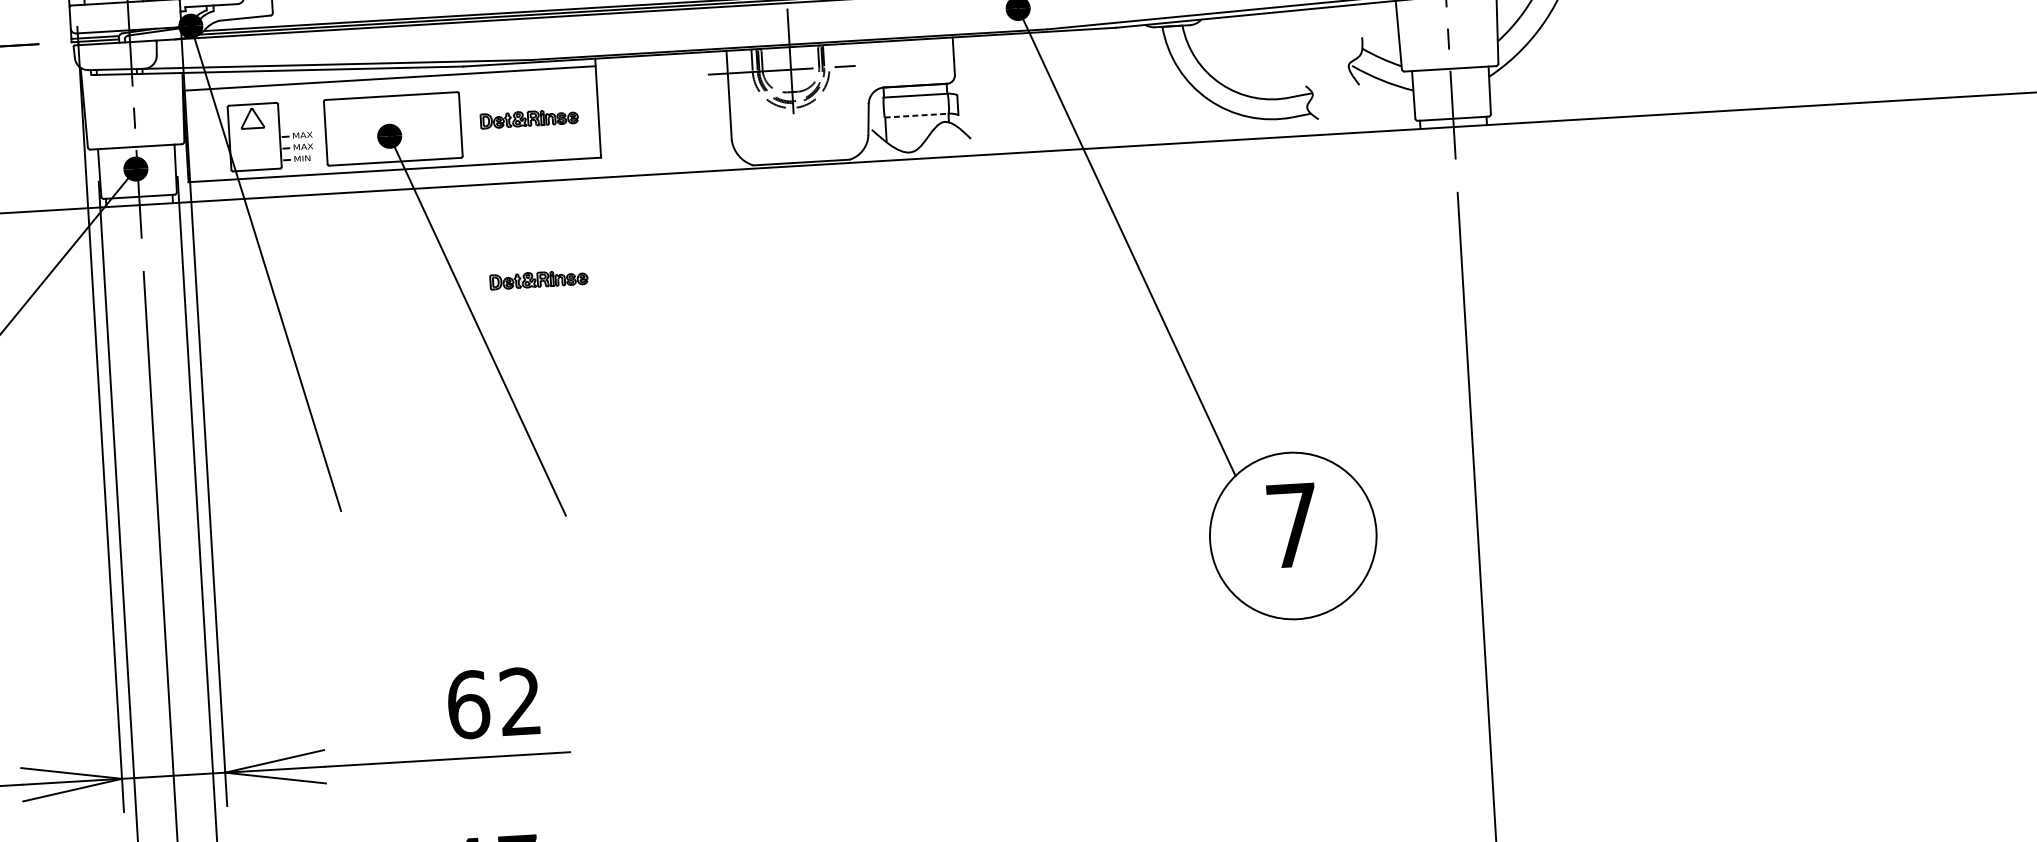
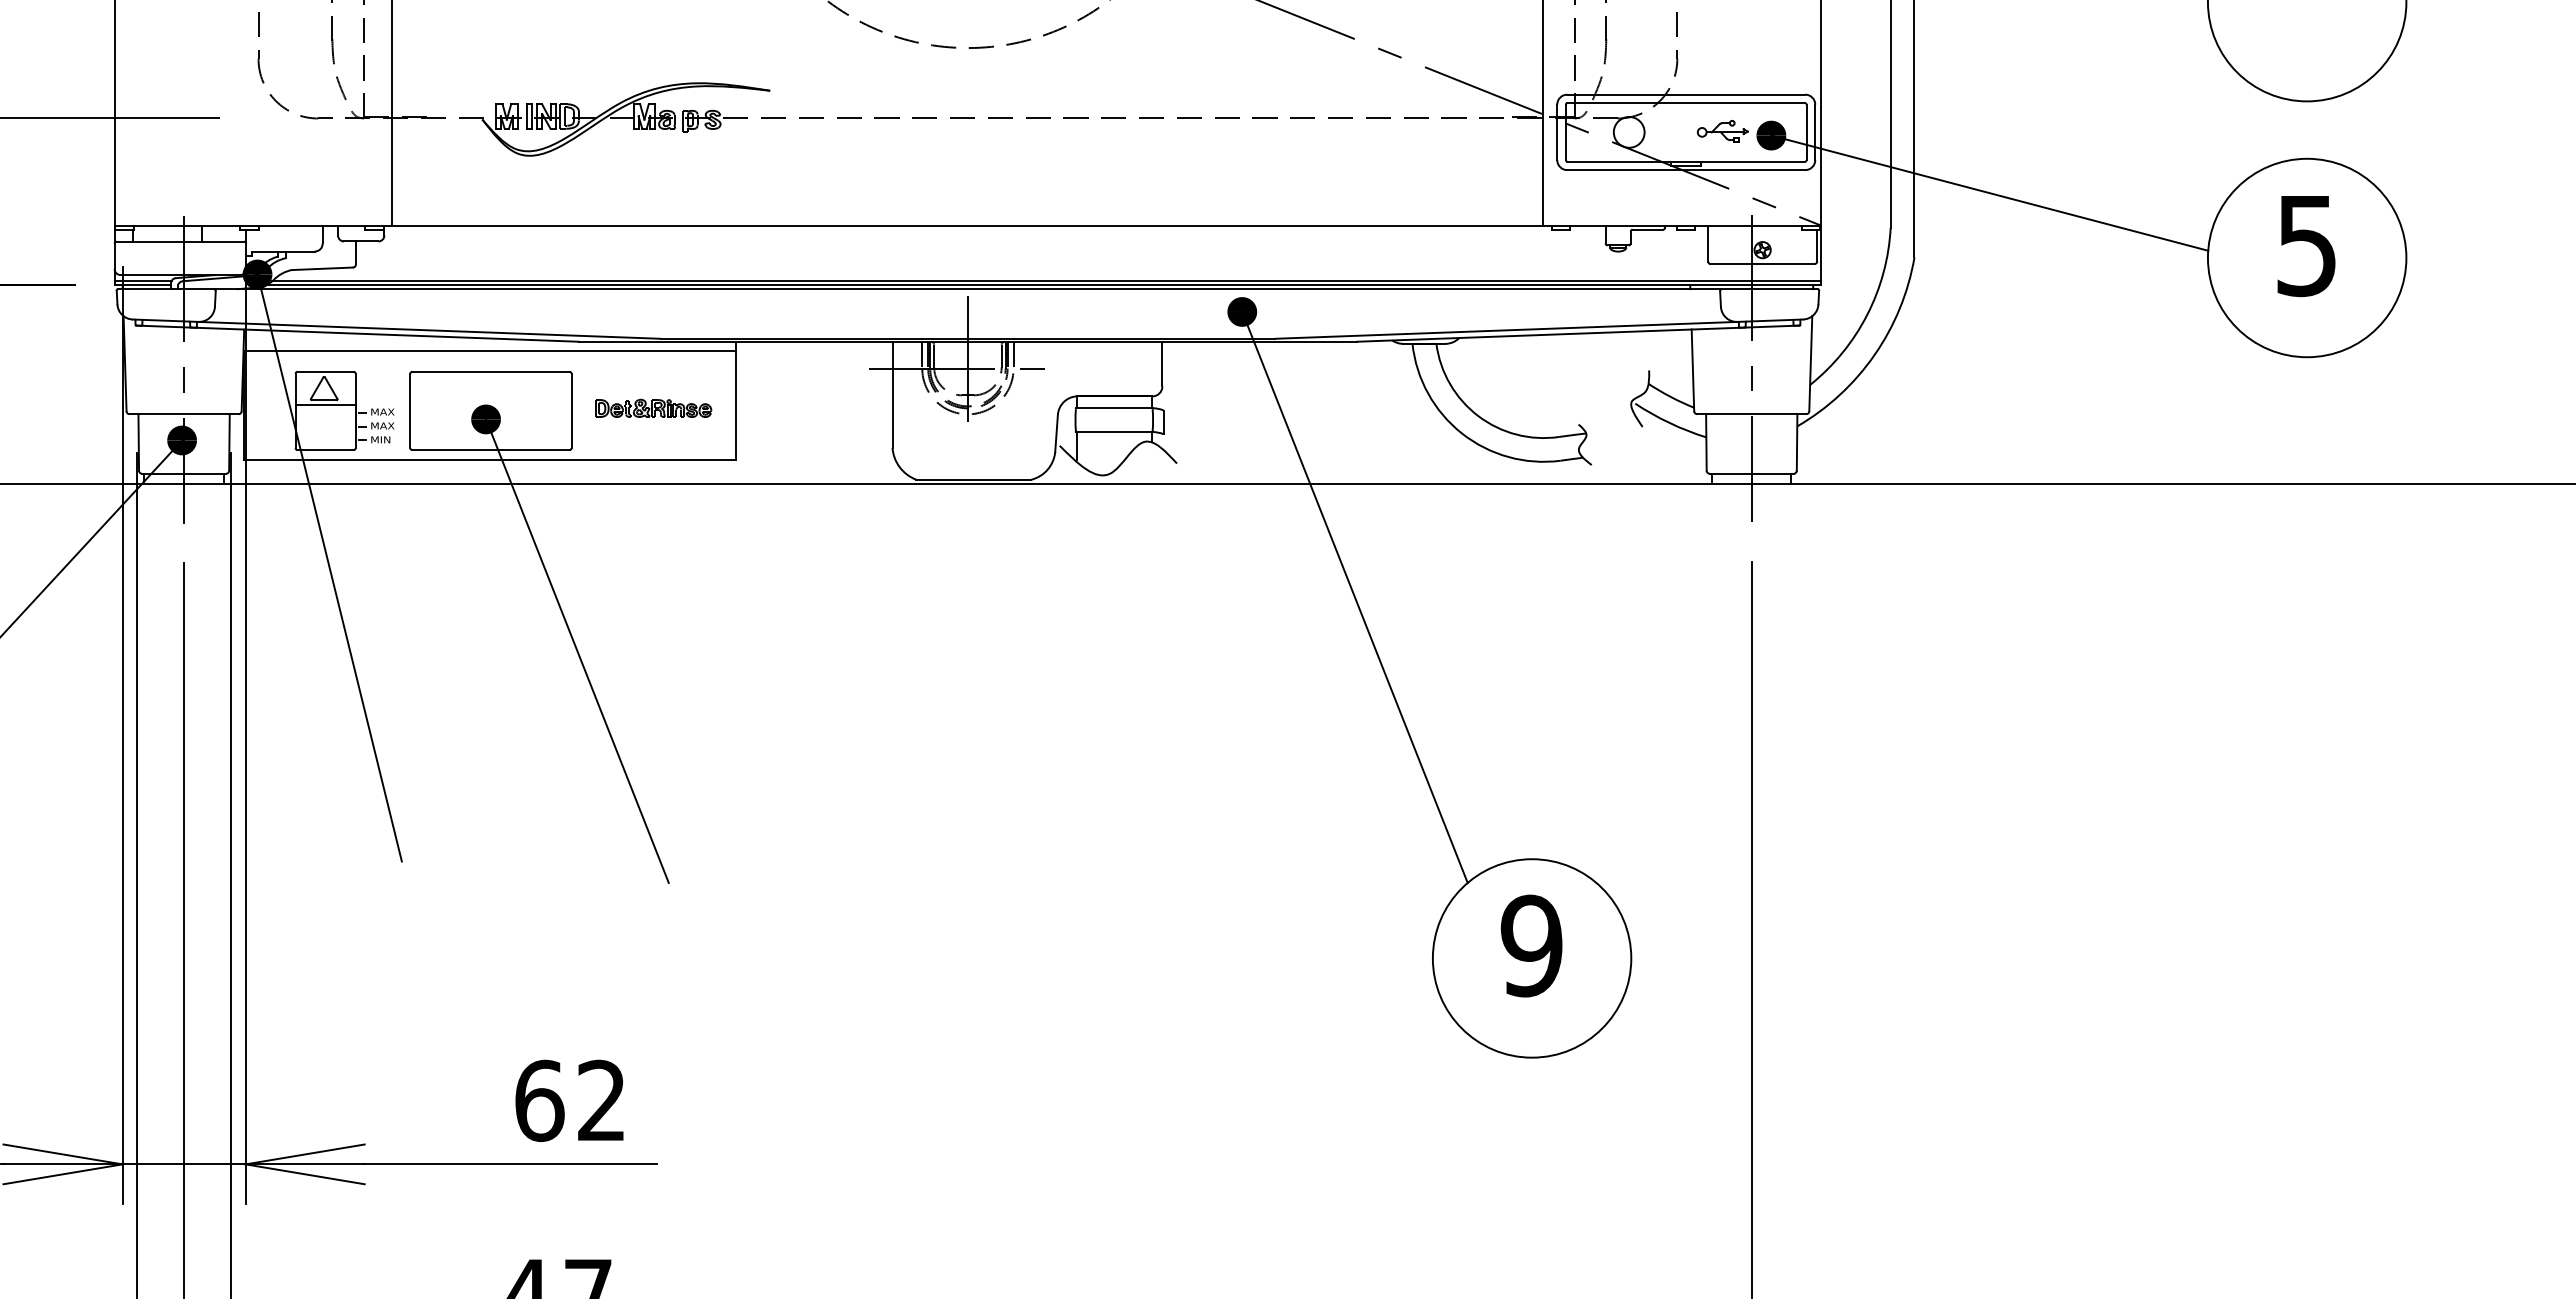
line: (828, 55) -> (1013, 354), added
line: (917, 115) -> (1114, 432), dashed -> solid
line: (254, 132) -> (325, 405), added
part: (538, 278) -> (653, 599), removed
text: (1292, 525) -> (1531, 945), 7 -> 9

